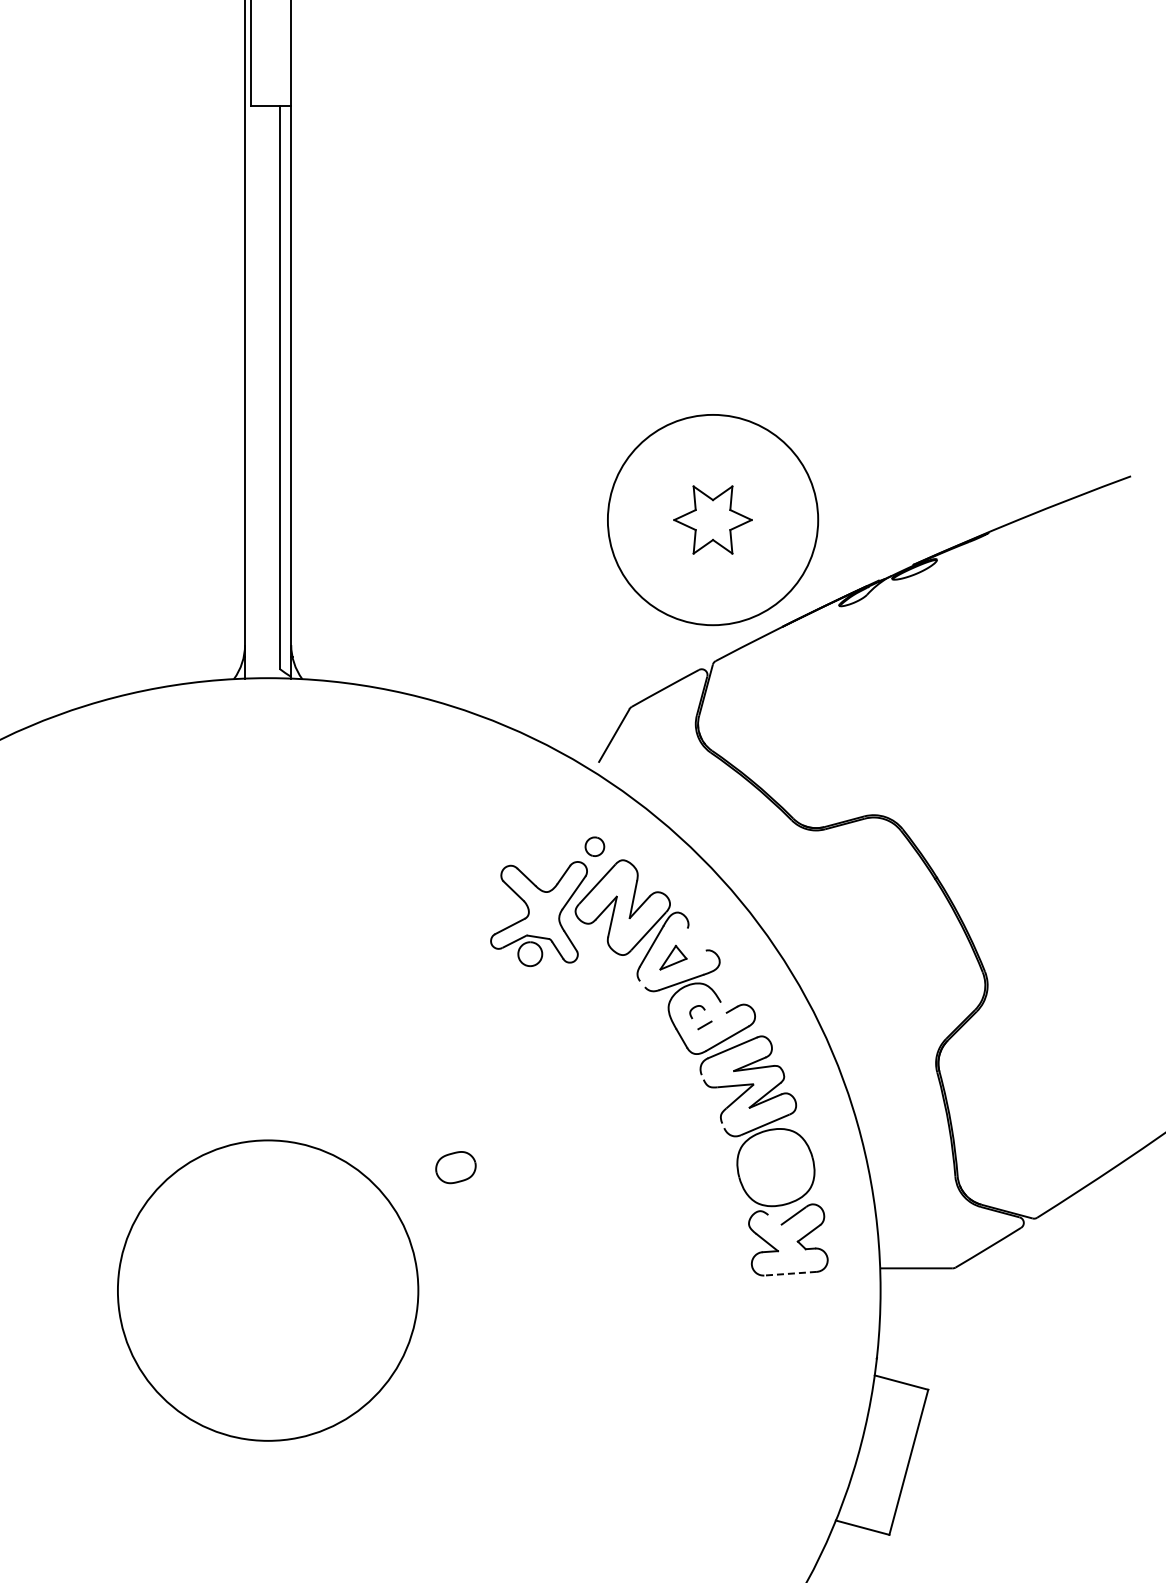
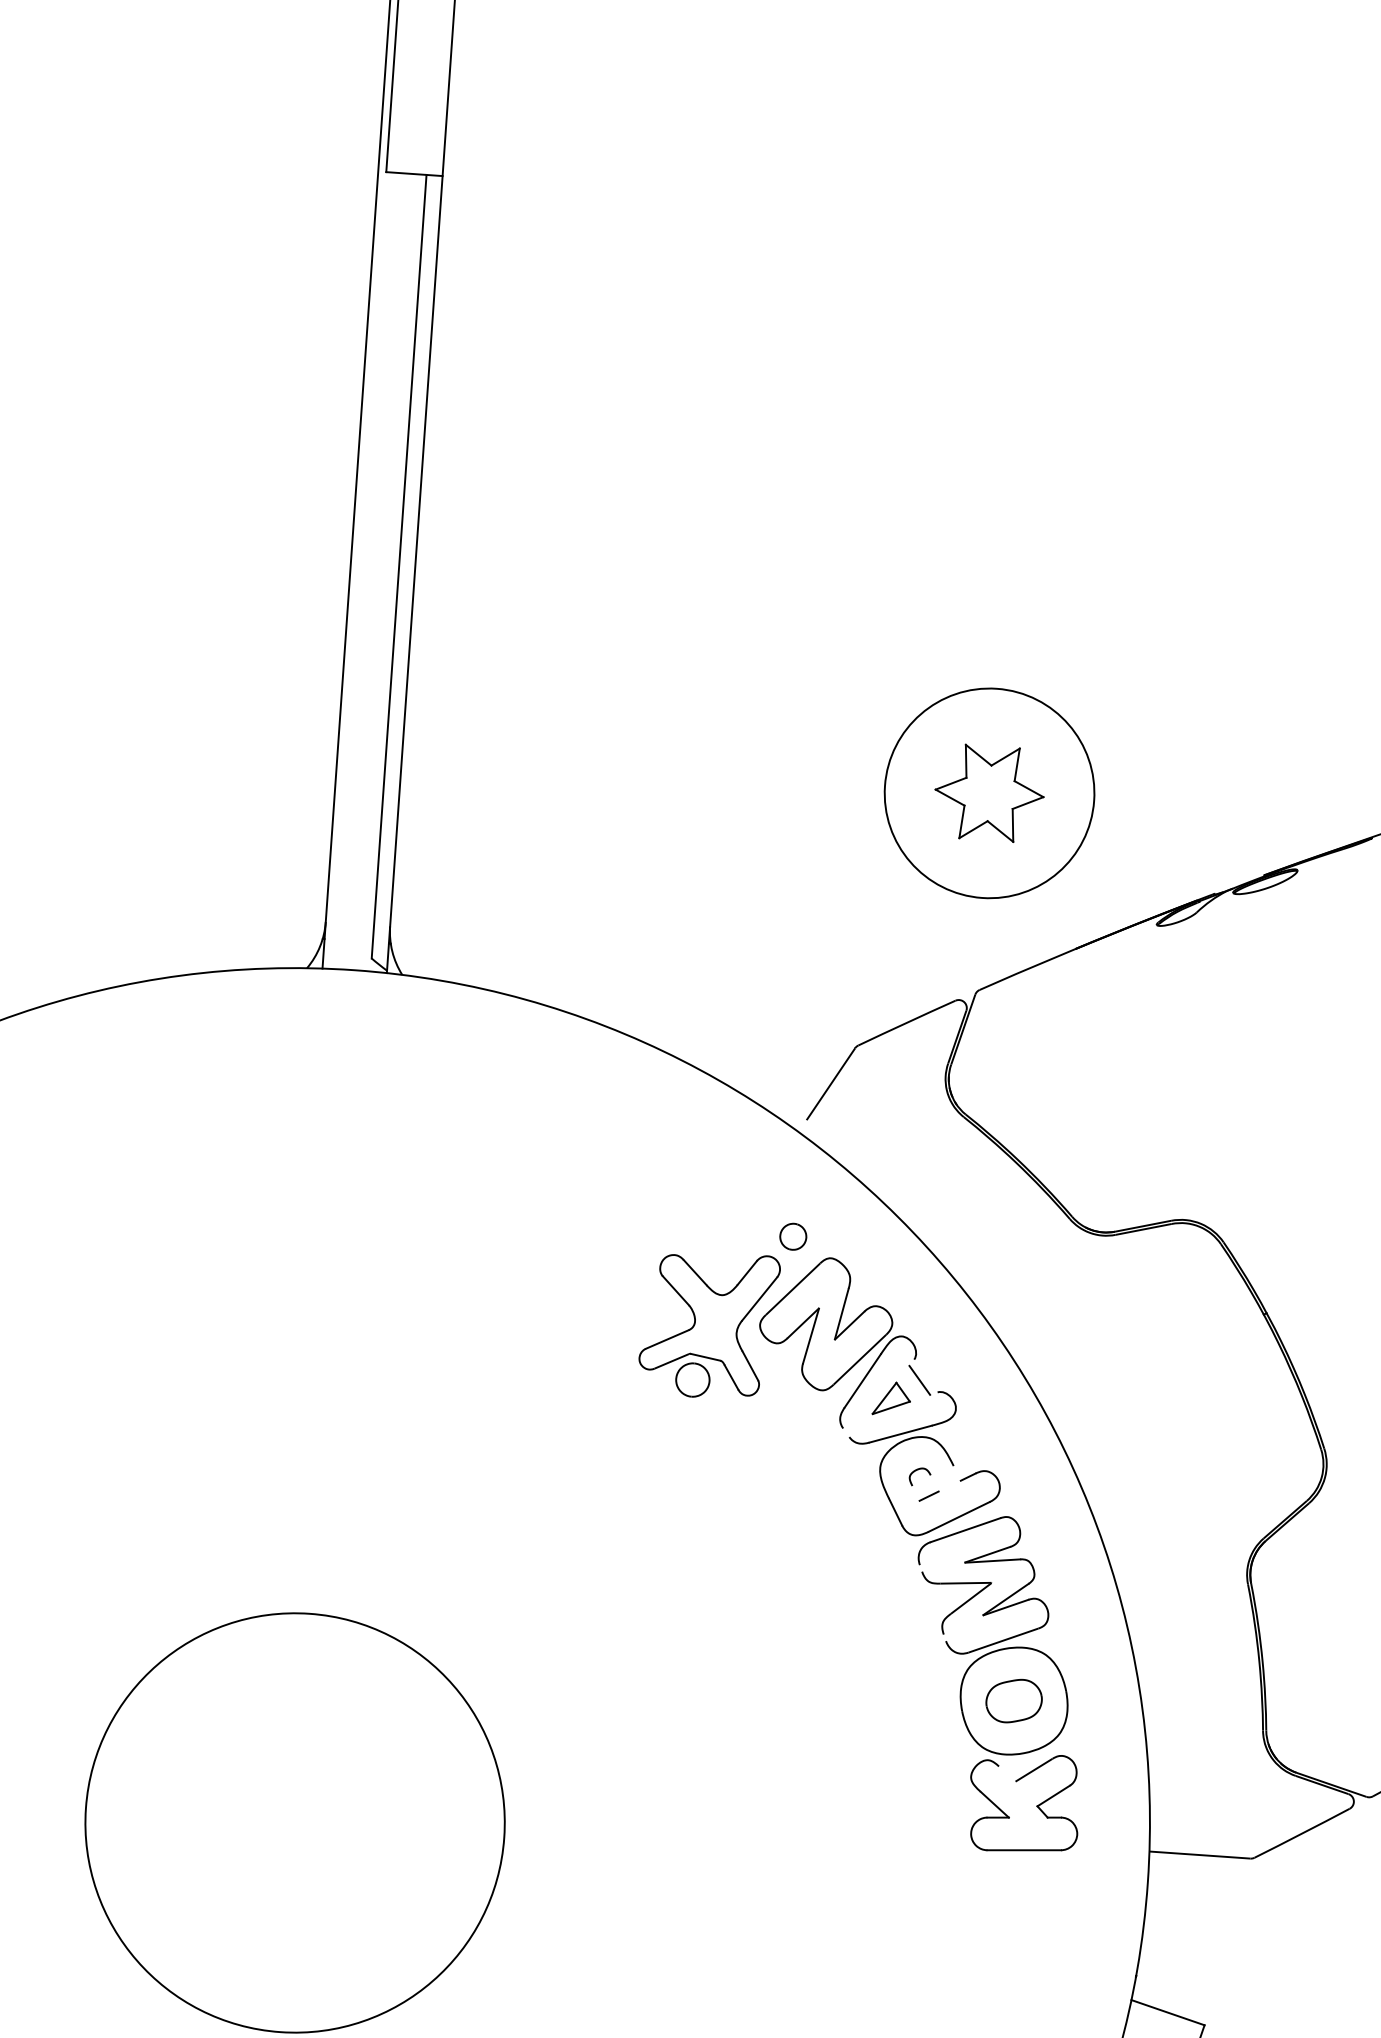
circle: (712, 519) -> (988, 792), size x0.71
line: (692, 942) -> (919, 1379), added
part: (455, 1167) -> (1013, 1700), moved
line: (790, 1273) -> (1024, 1849), dashed -> solid

